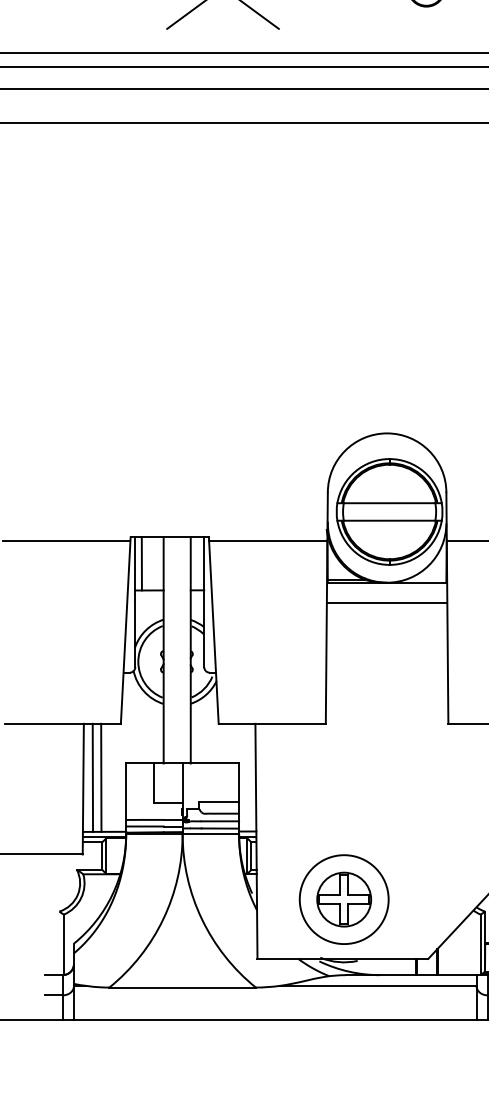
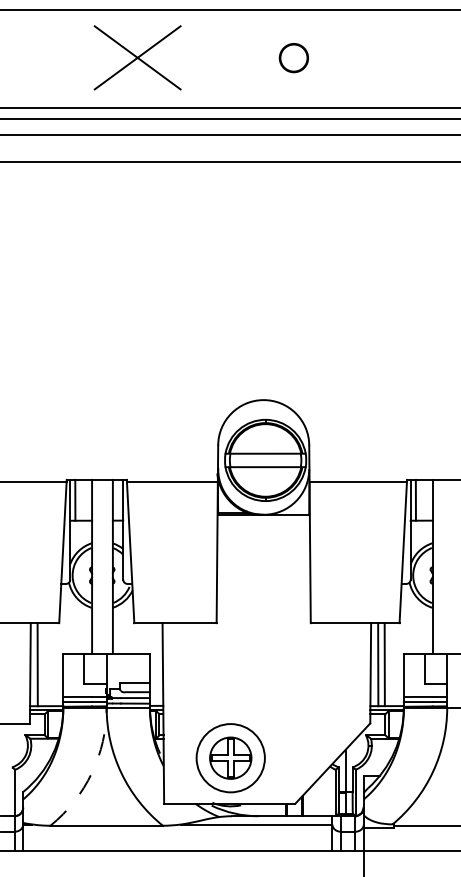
line: (386, 603) -> (263, 530), removed
line: (101, 777) -> (44, 664), removed
arc: (162, 919) -> (91, 773), solid -> dashed

